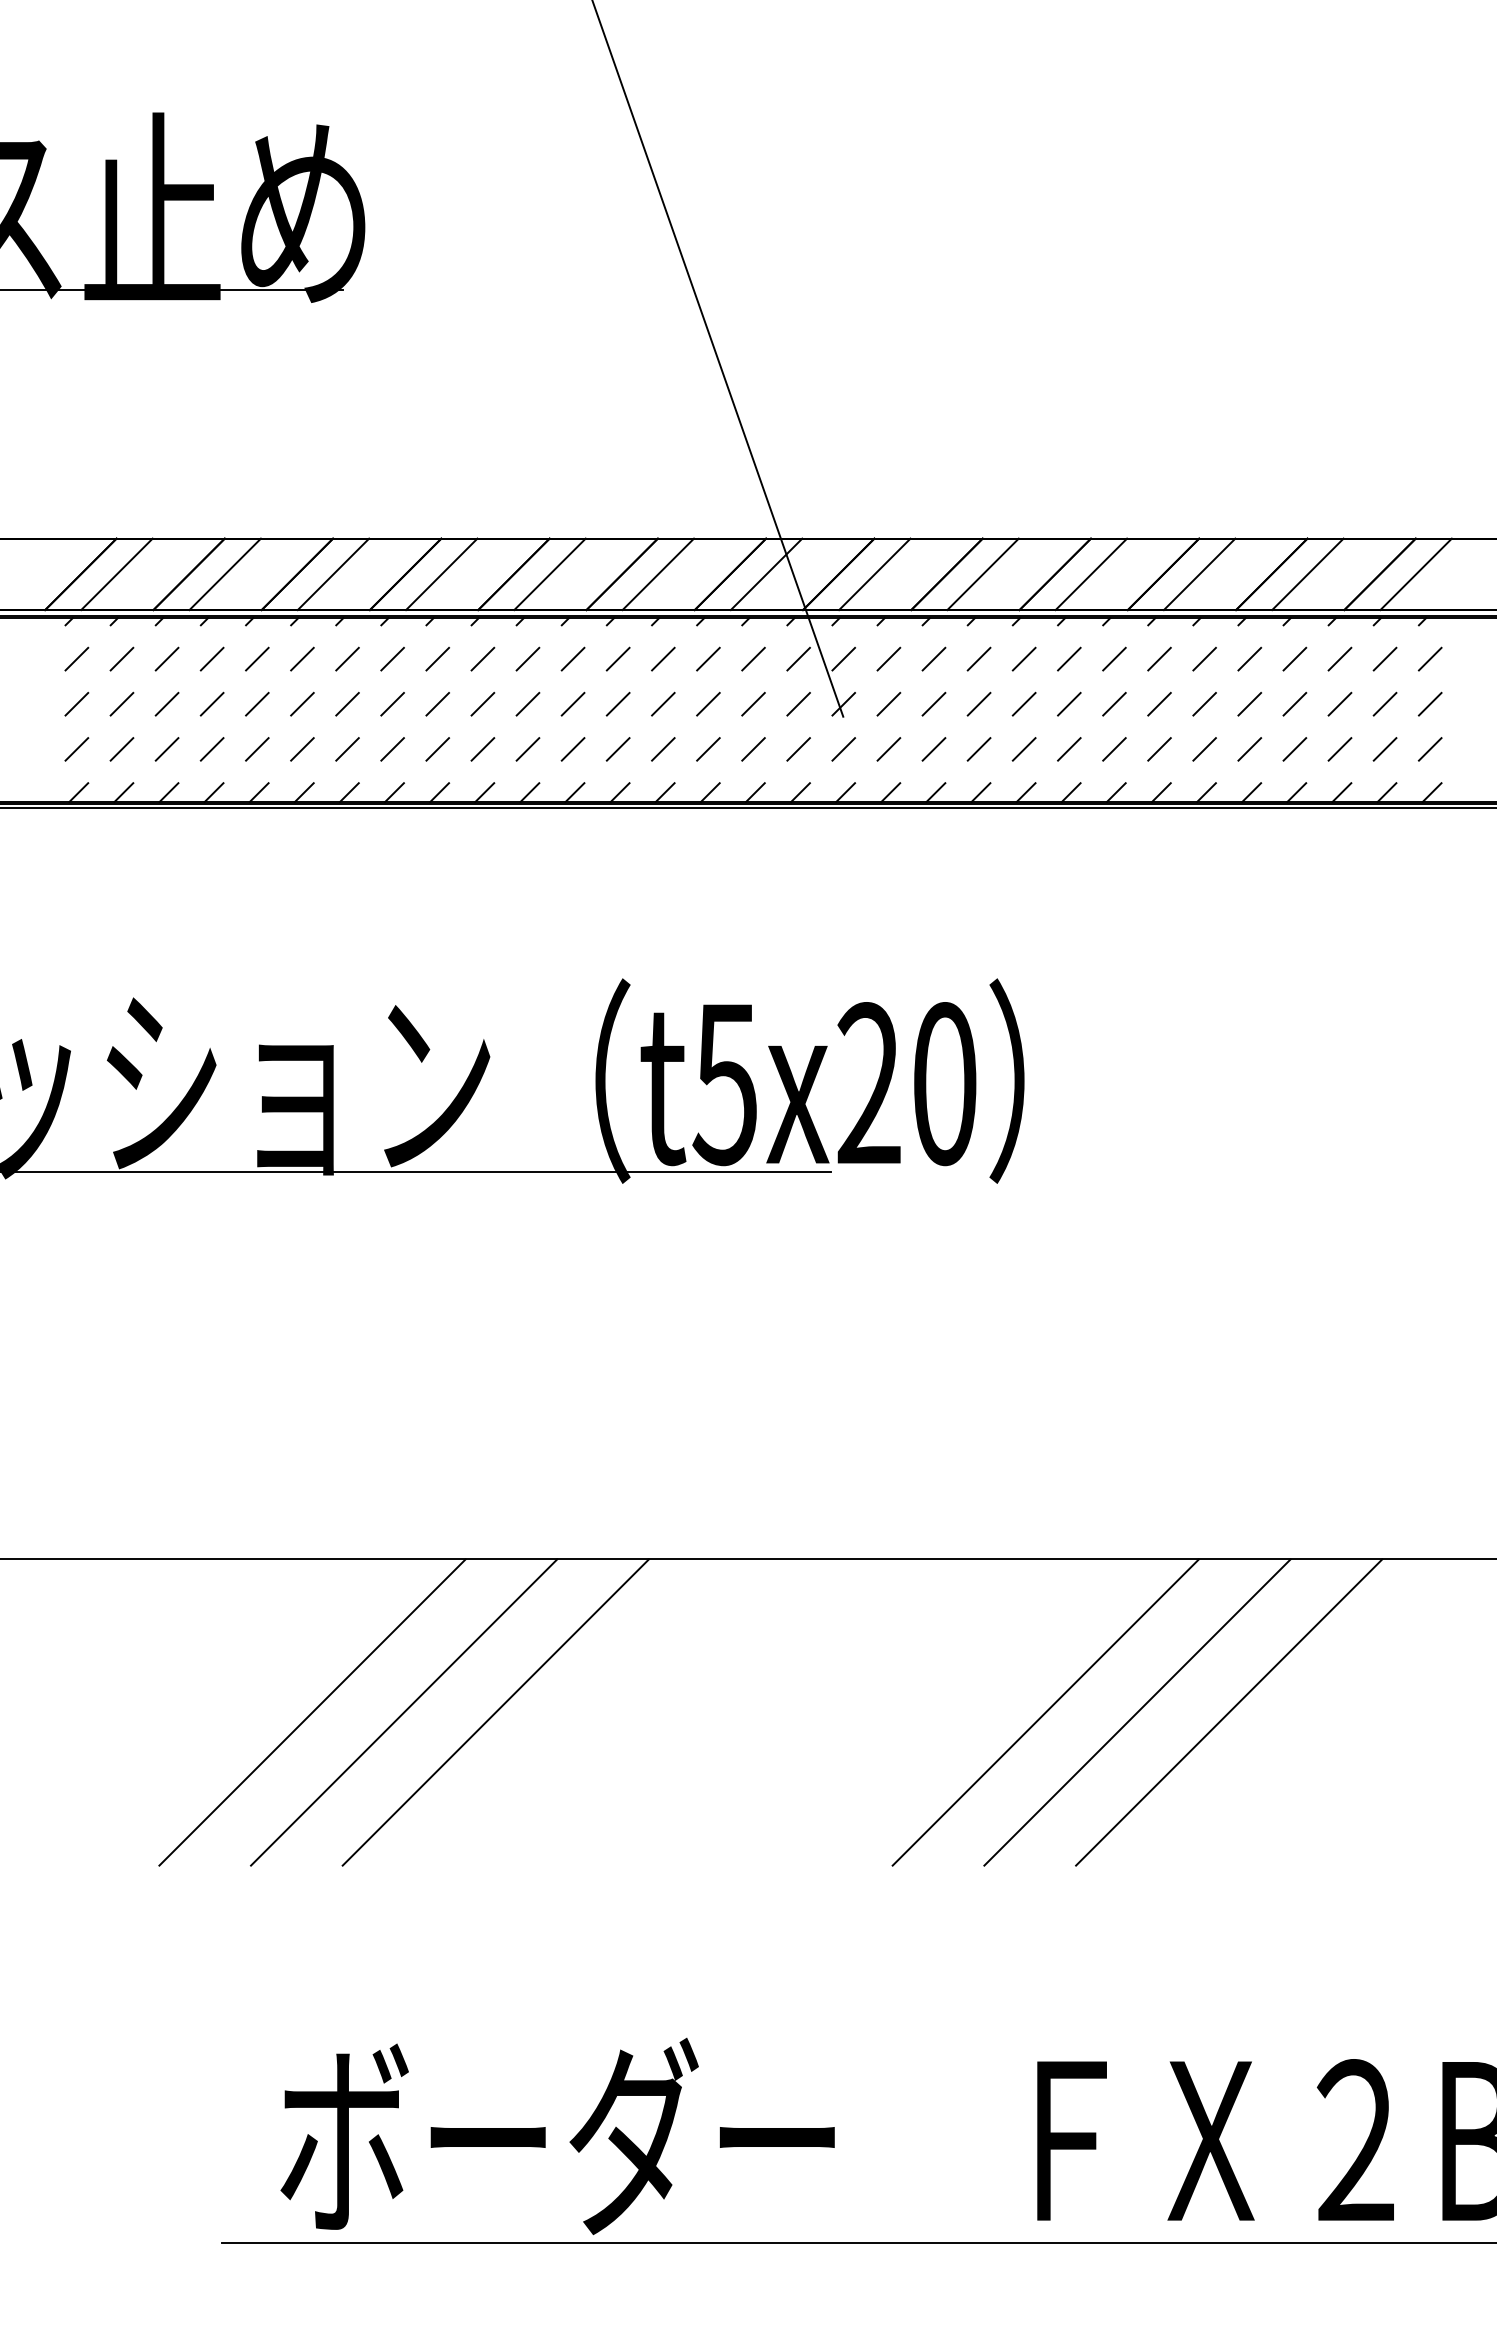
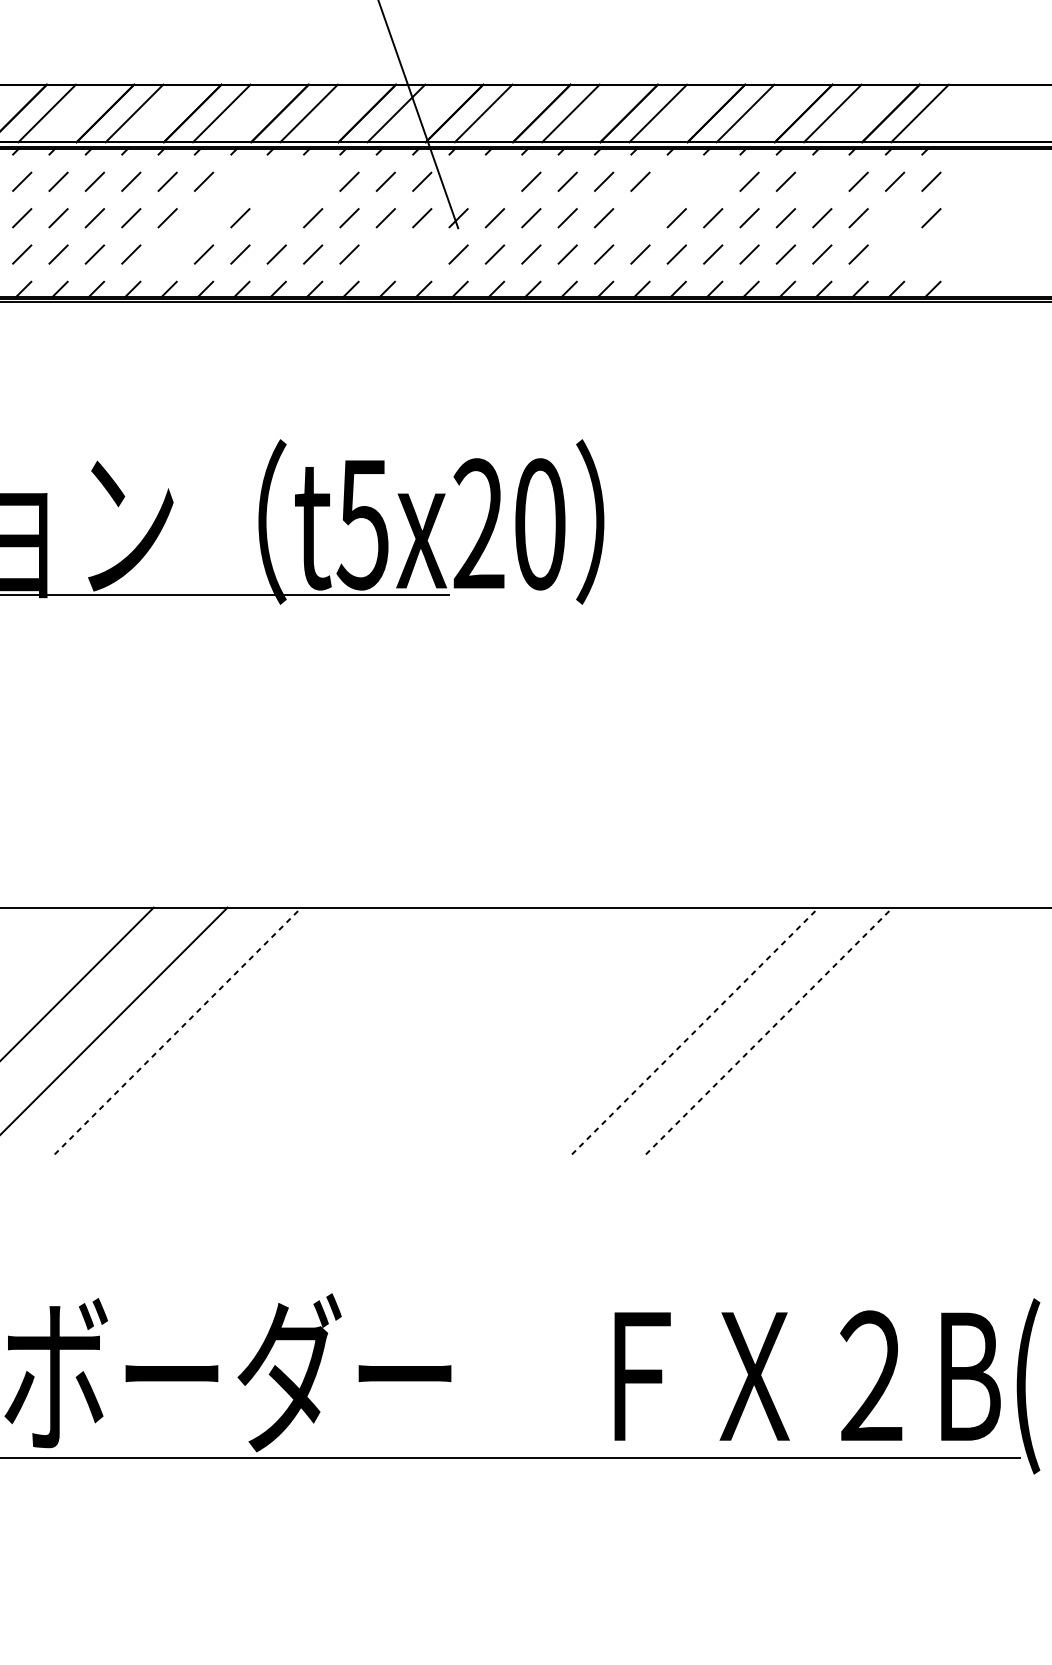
line: (572, 658) -> (239, 181), removed
line: (617, 658) -> (276, 181), removed
line: (663, 658) -> (313, 181), removed
line: (843, 658) -> (458, 181), removed
line: (888, 658) -> (494, 181), removed
line: (1114, 658) -> (676, 181), removed
line: (1159, 658) -> (713, 181), removed
line: (1294, 658) -> (821, 181), removed
line: (527, 703) -> (203, 217), removed
line: (617, 703) -> (276, 217), removed
line: (1069, 703) -> (640, 217), removed
line: (1384, 703) -> (894, 217), removed
line: (482, 749) -> (167, 254), removed
line: (753, 749) -> (385, 254), removed
line: (798, 749) -> (422, 254), removed
line: (1384, 749) -> (894, 254), removed
line: (1429, 749) -> (930, 254), removed
line: (495, 1712) -> (177, 1031), solid -> dashed
line: (1045, 1712) -> (621, 1031), removed
line: (1137, 1712) -> (695, 1031), solid -> dashed
line: (1229, 1712) -> (769, 1031), solid -> dashed

